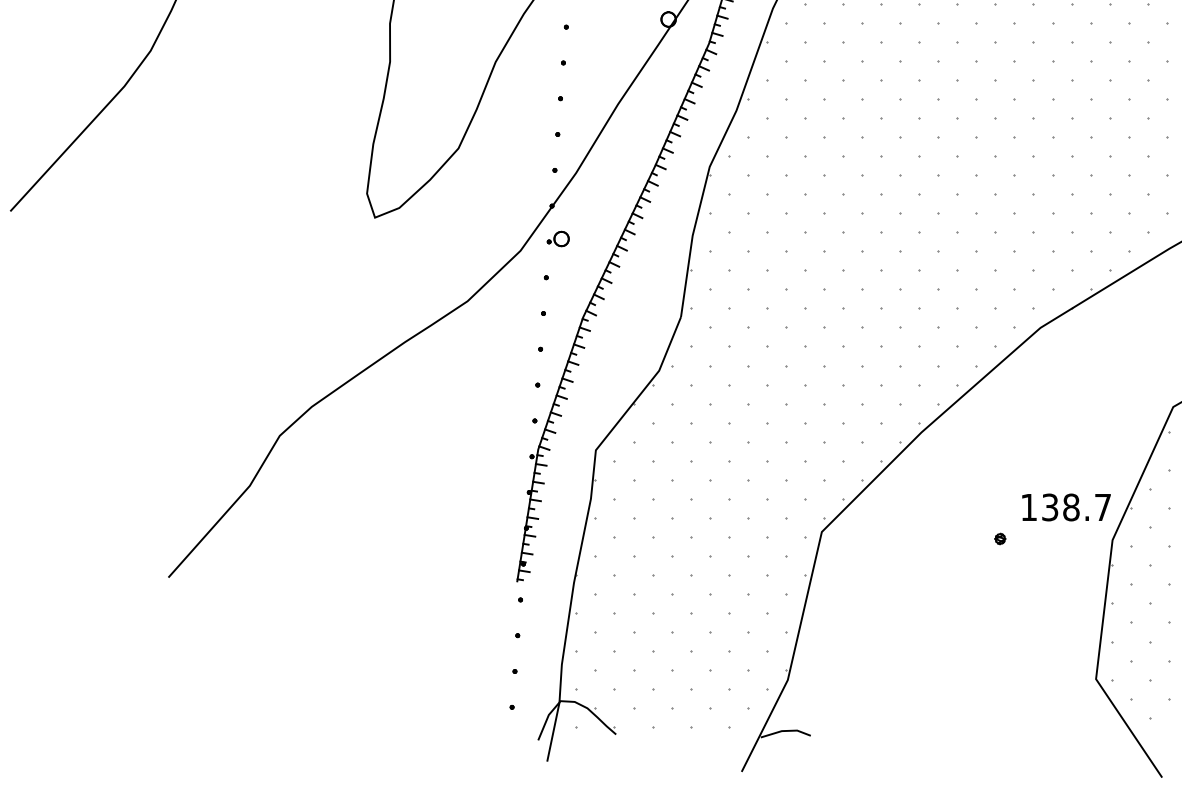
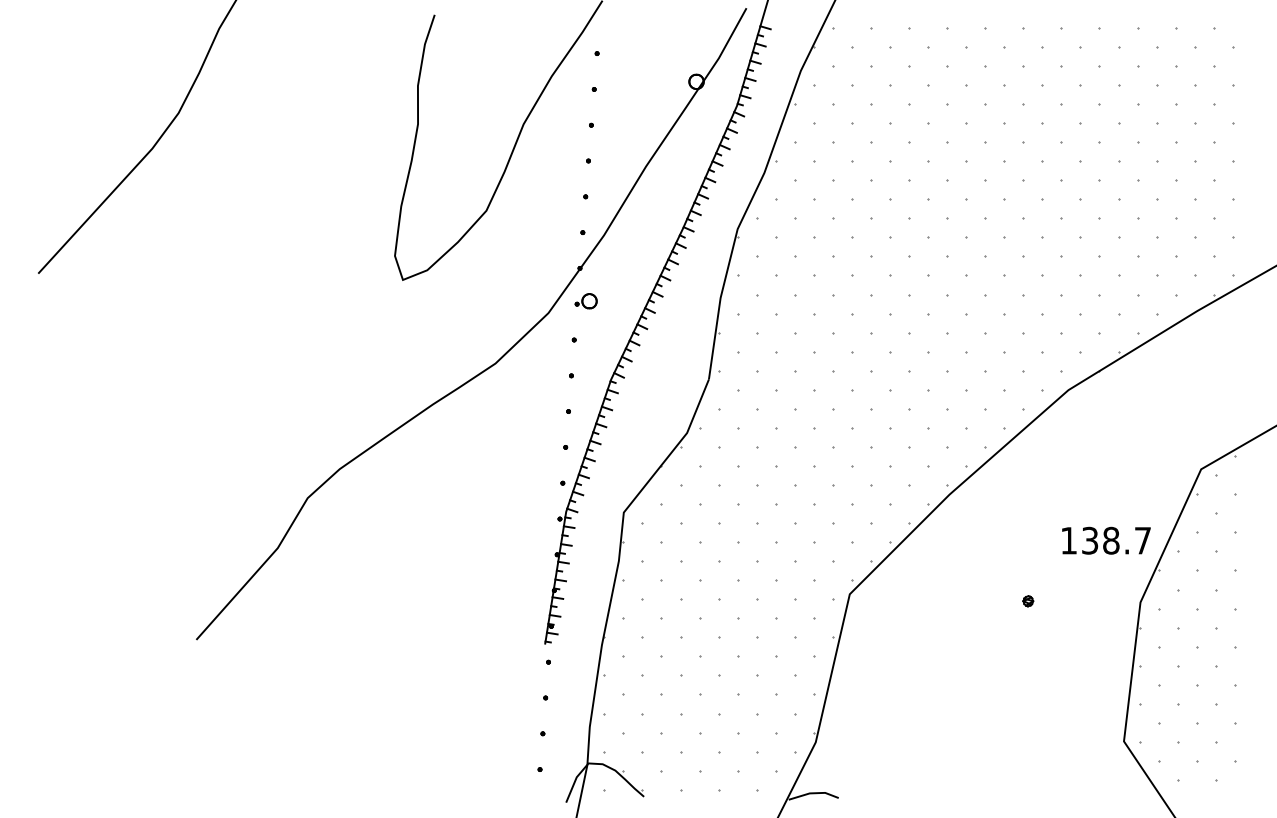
text: (1066, 507) -> (1106, 540), moved

